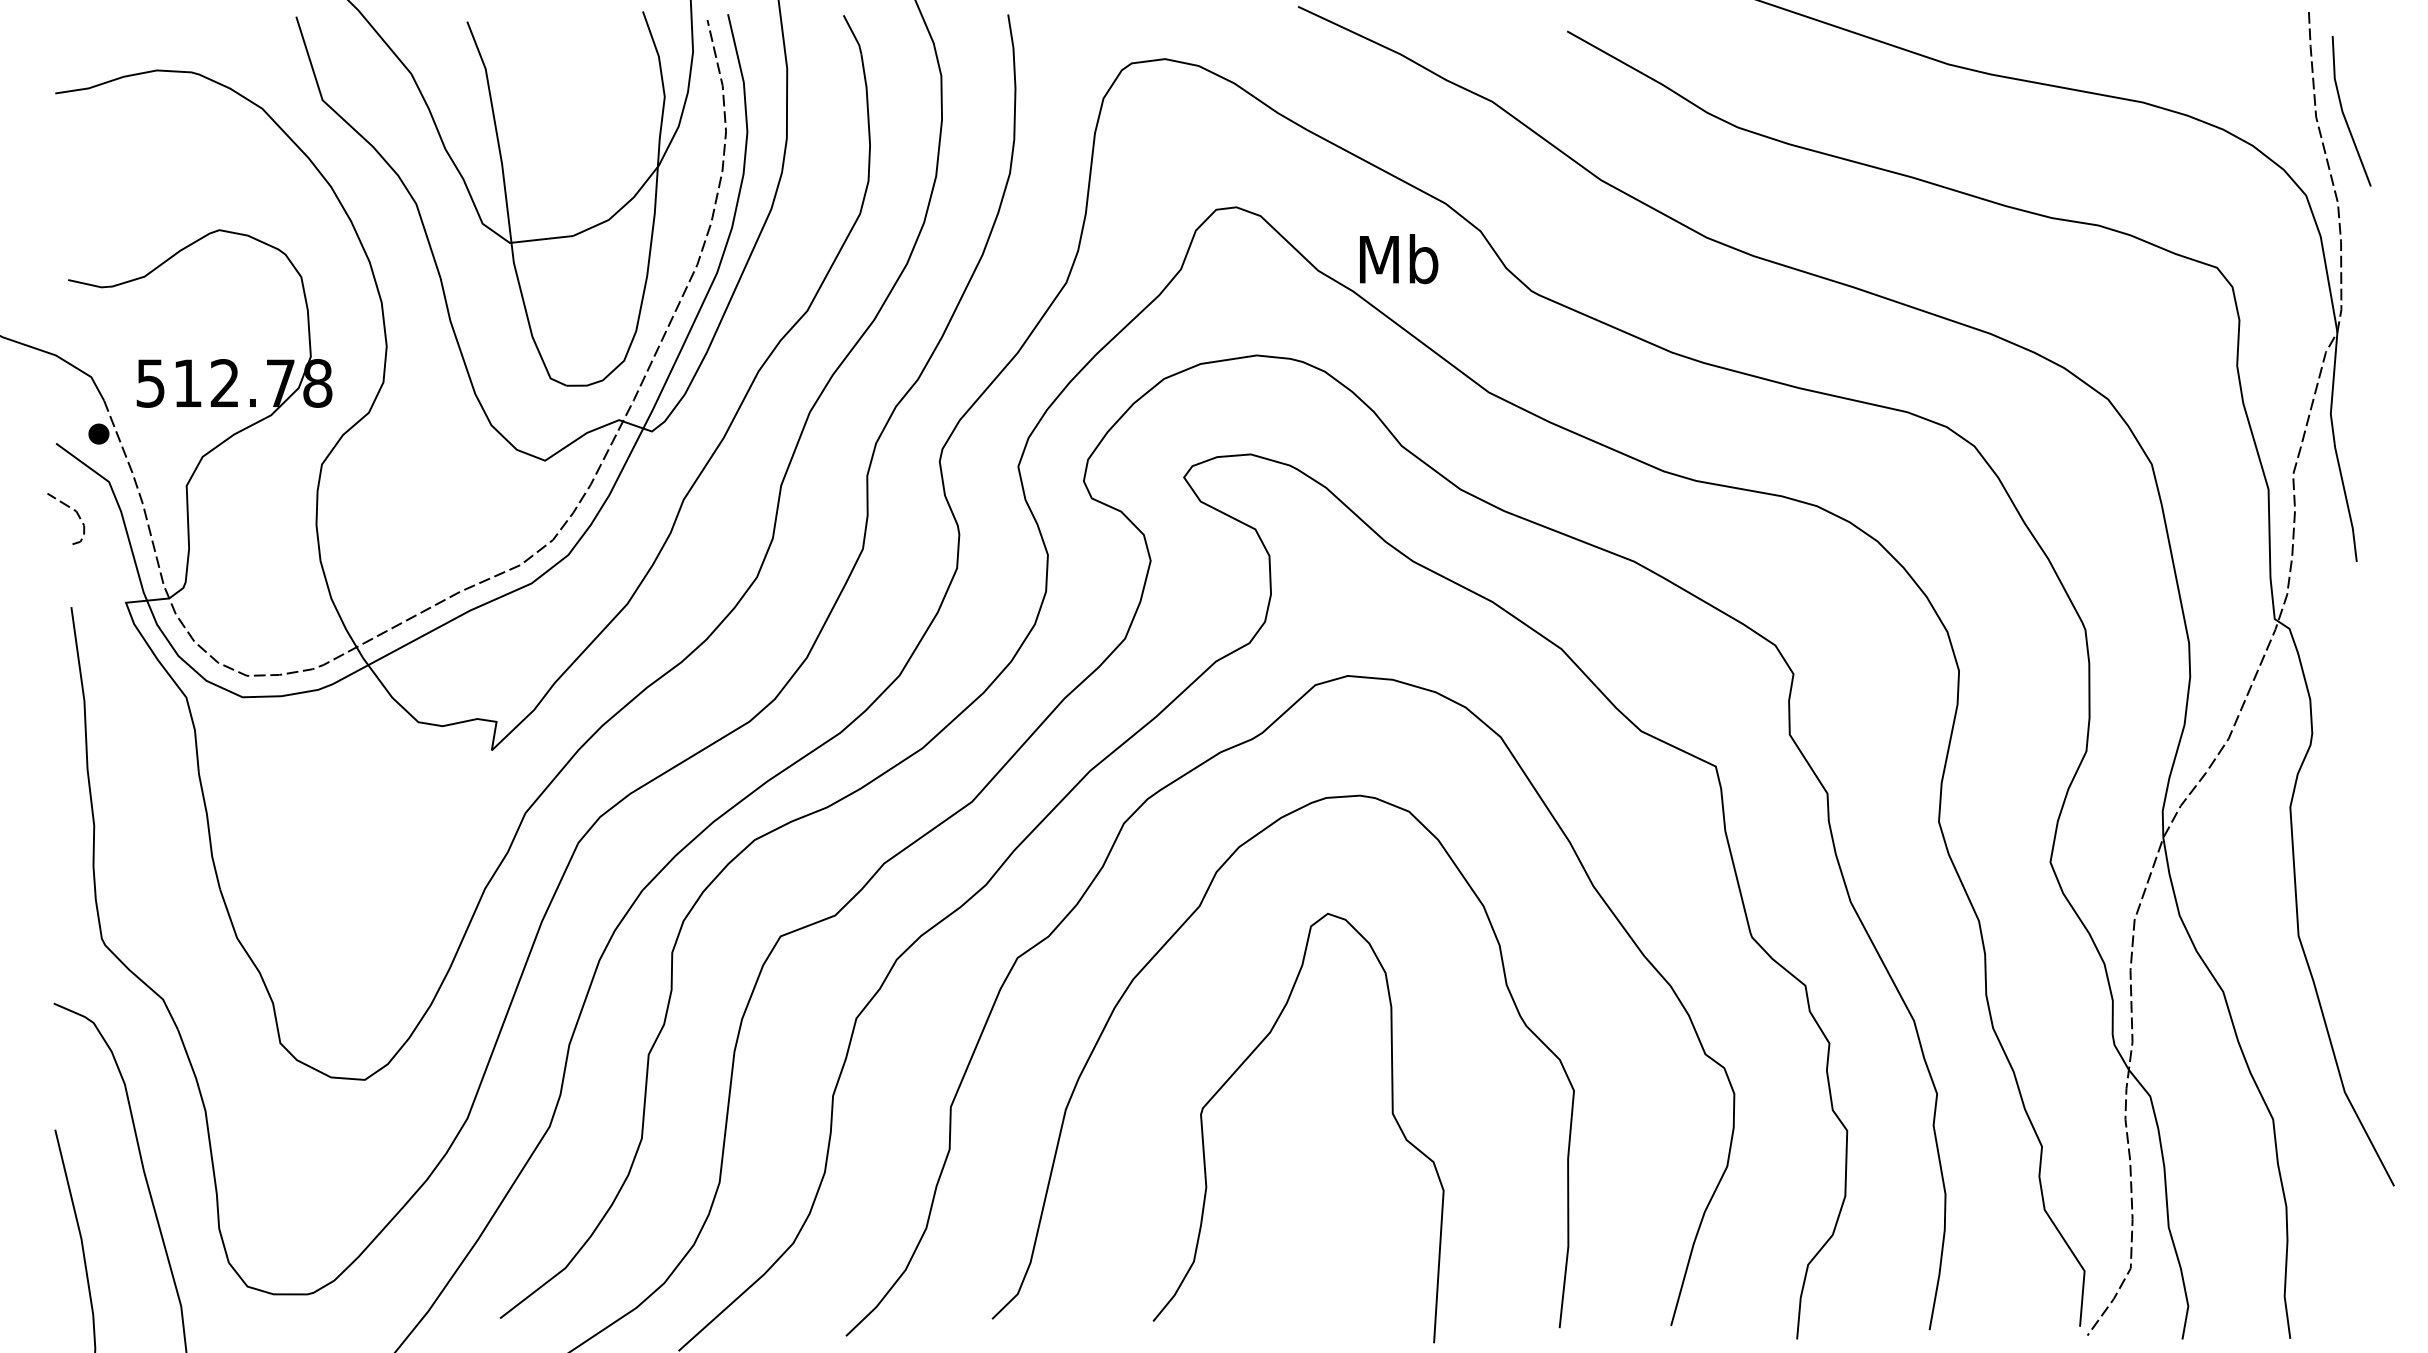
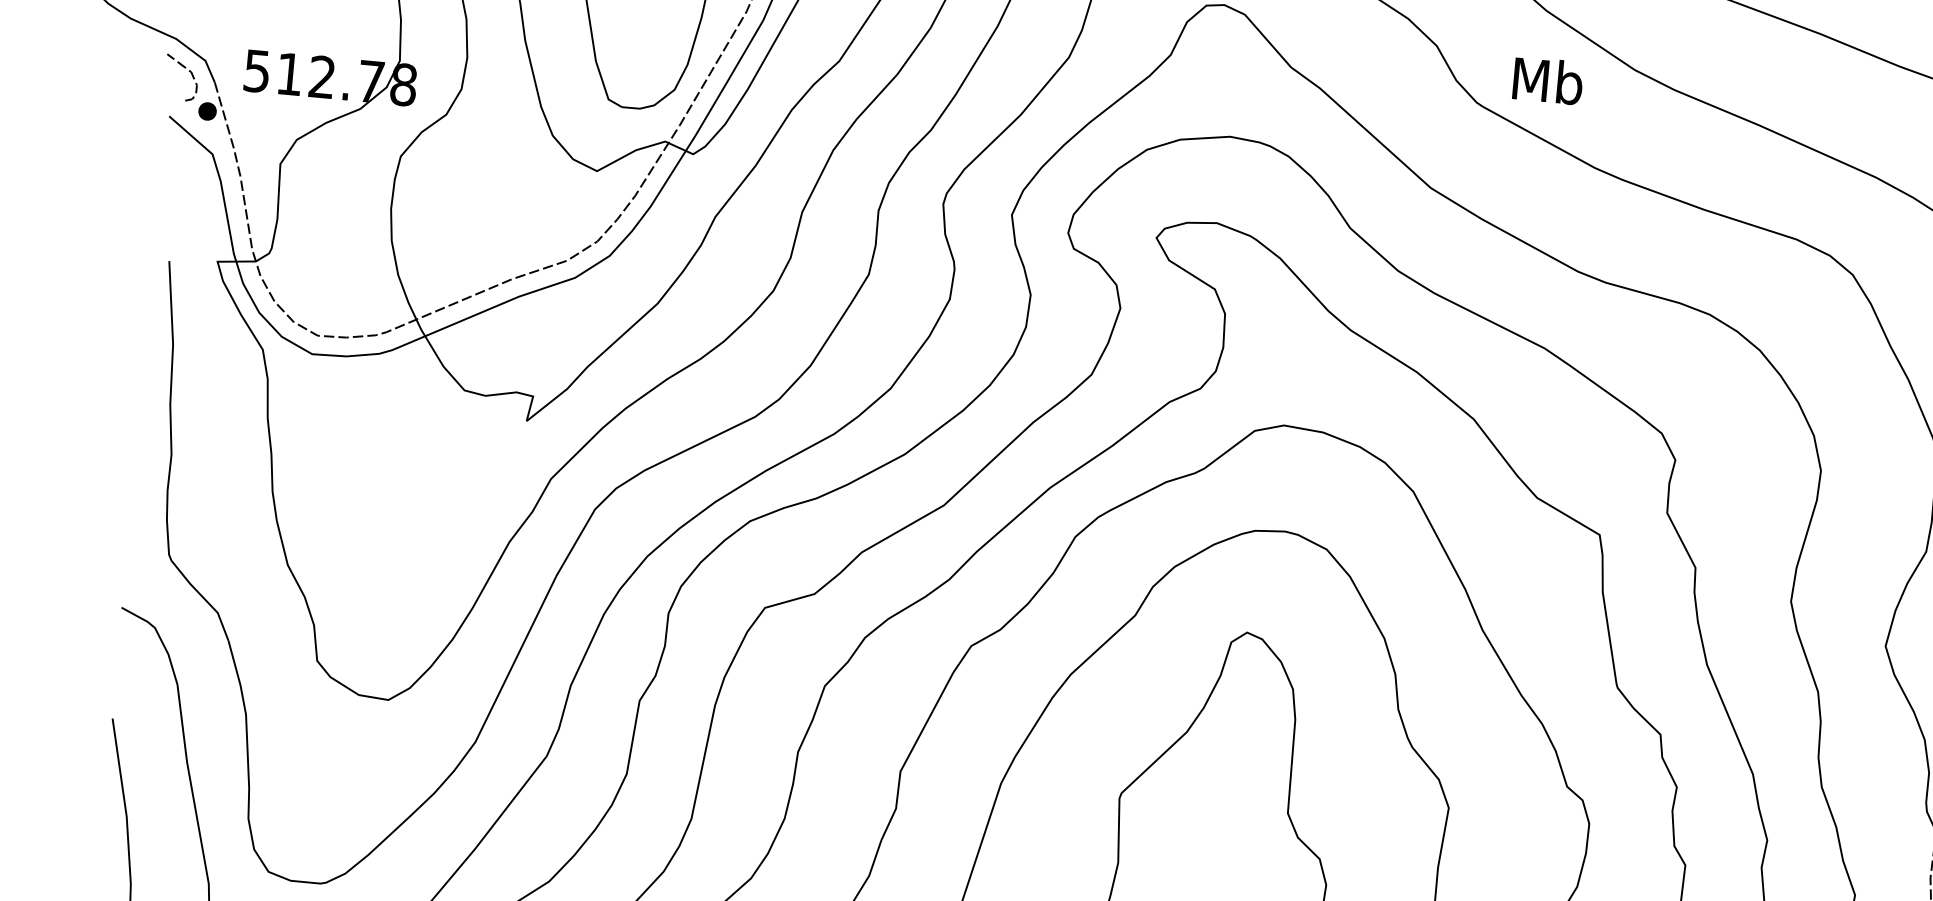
text: (1399, 259) -> (1548, 81), moved
curve: (73, 510) -> (188, 71), moved

